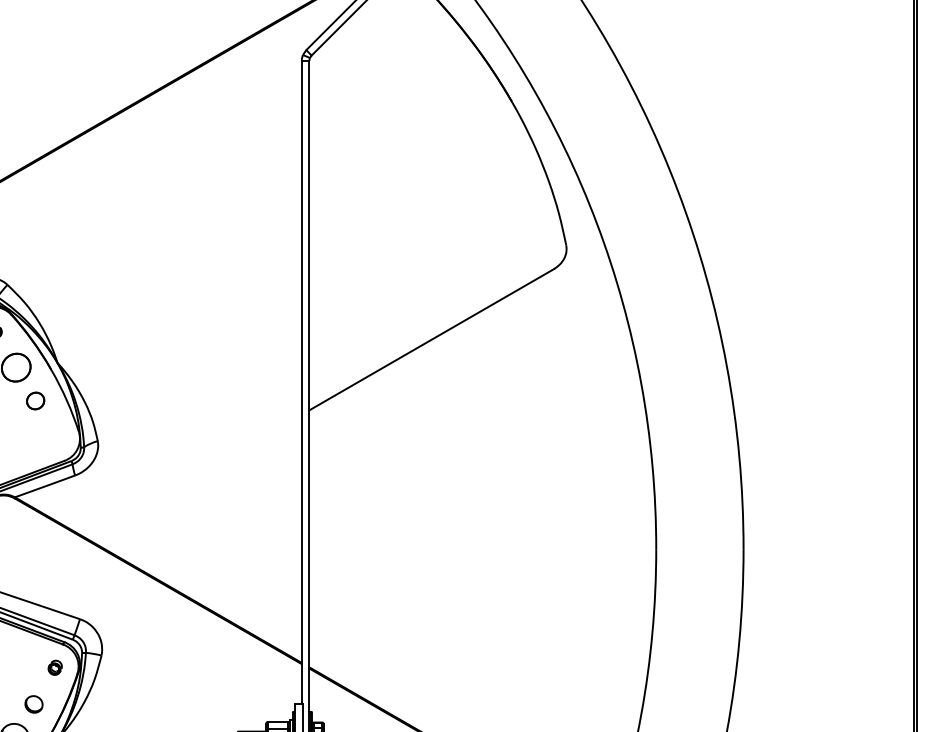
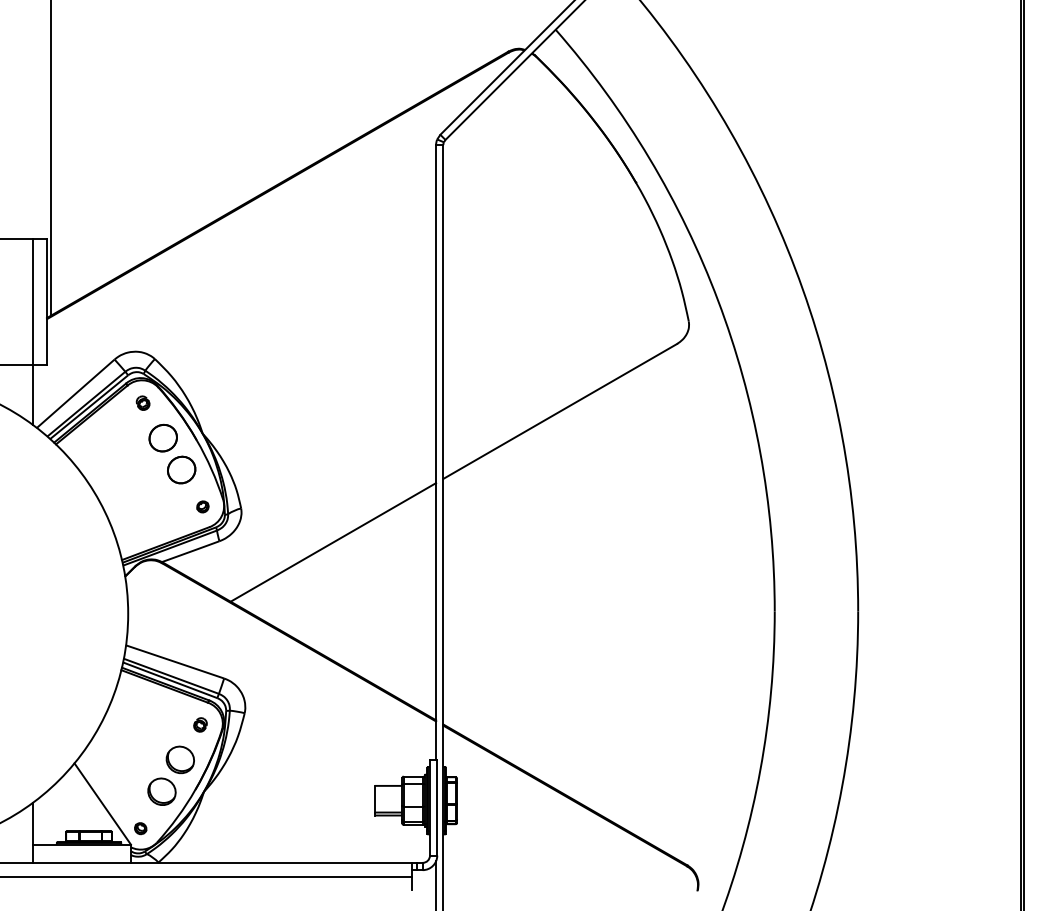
part: (35, 400) -> (181, 469), size x1.67
part: (57, 439) -> (202, 506), added
line: (194, 476) -> (333, 542), added
part: (33, 703) -> (179, 759), size x1.67

